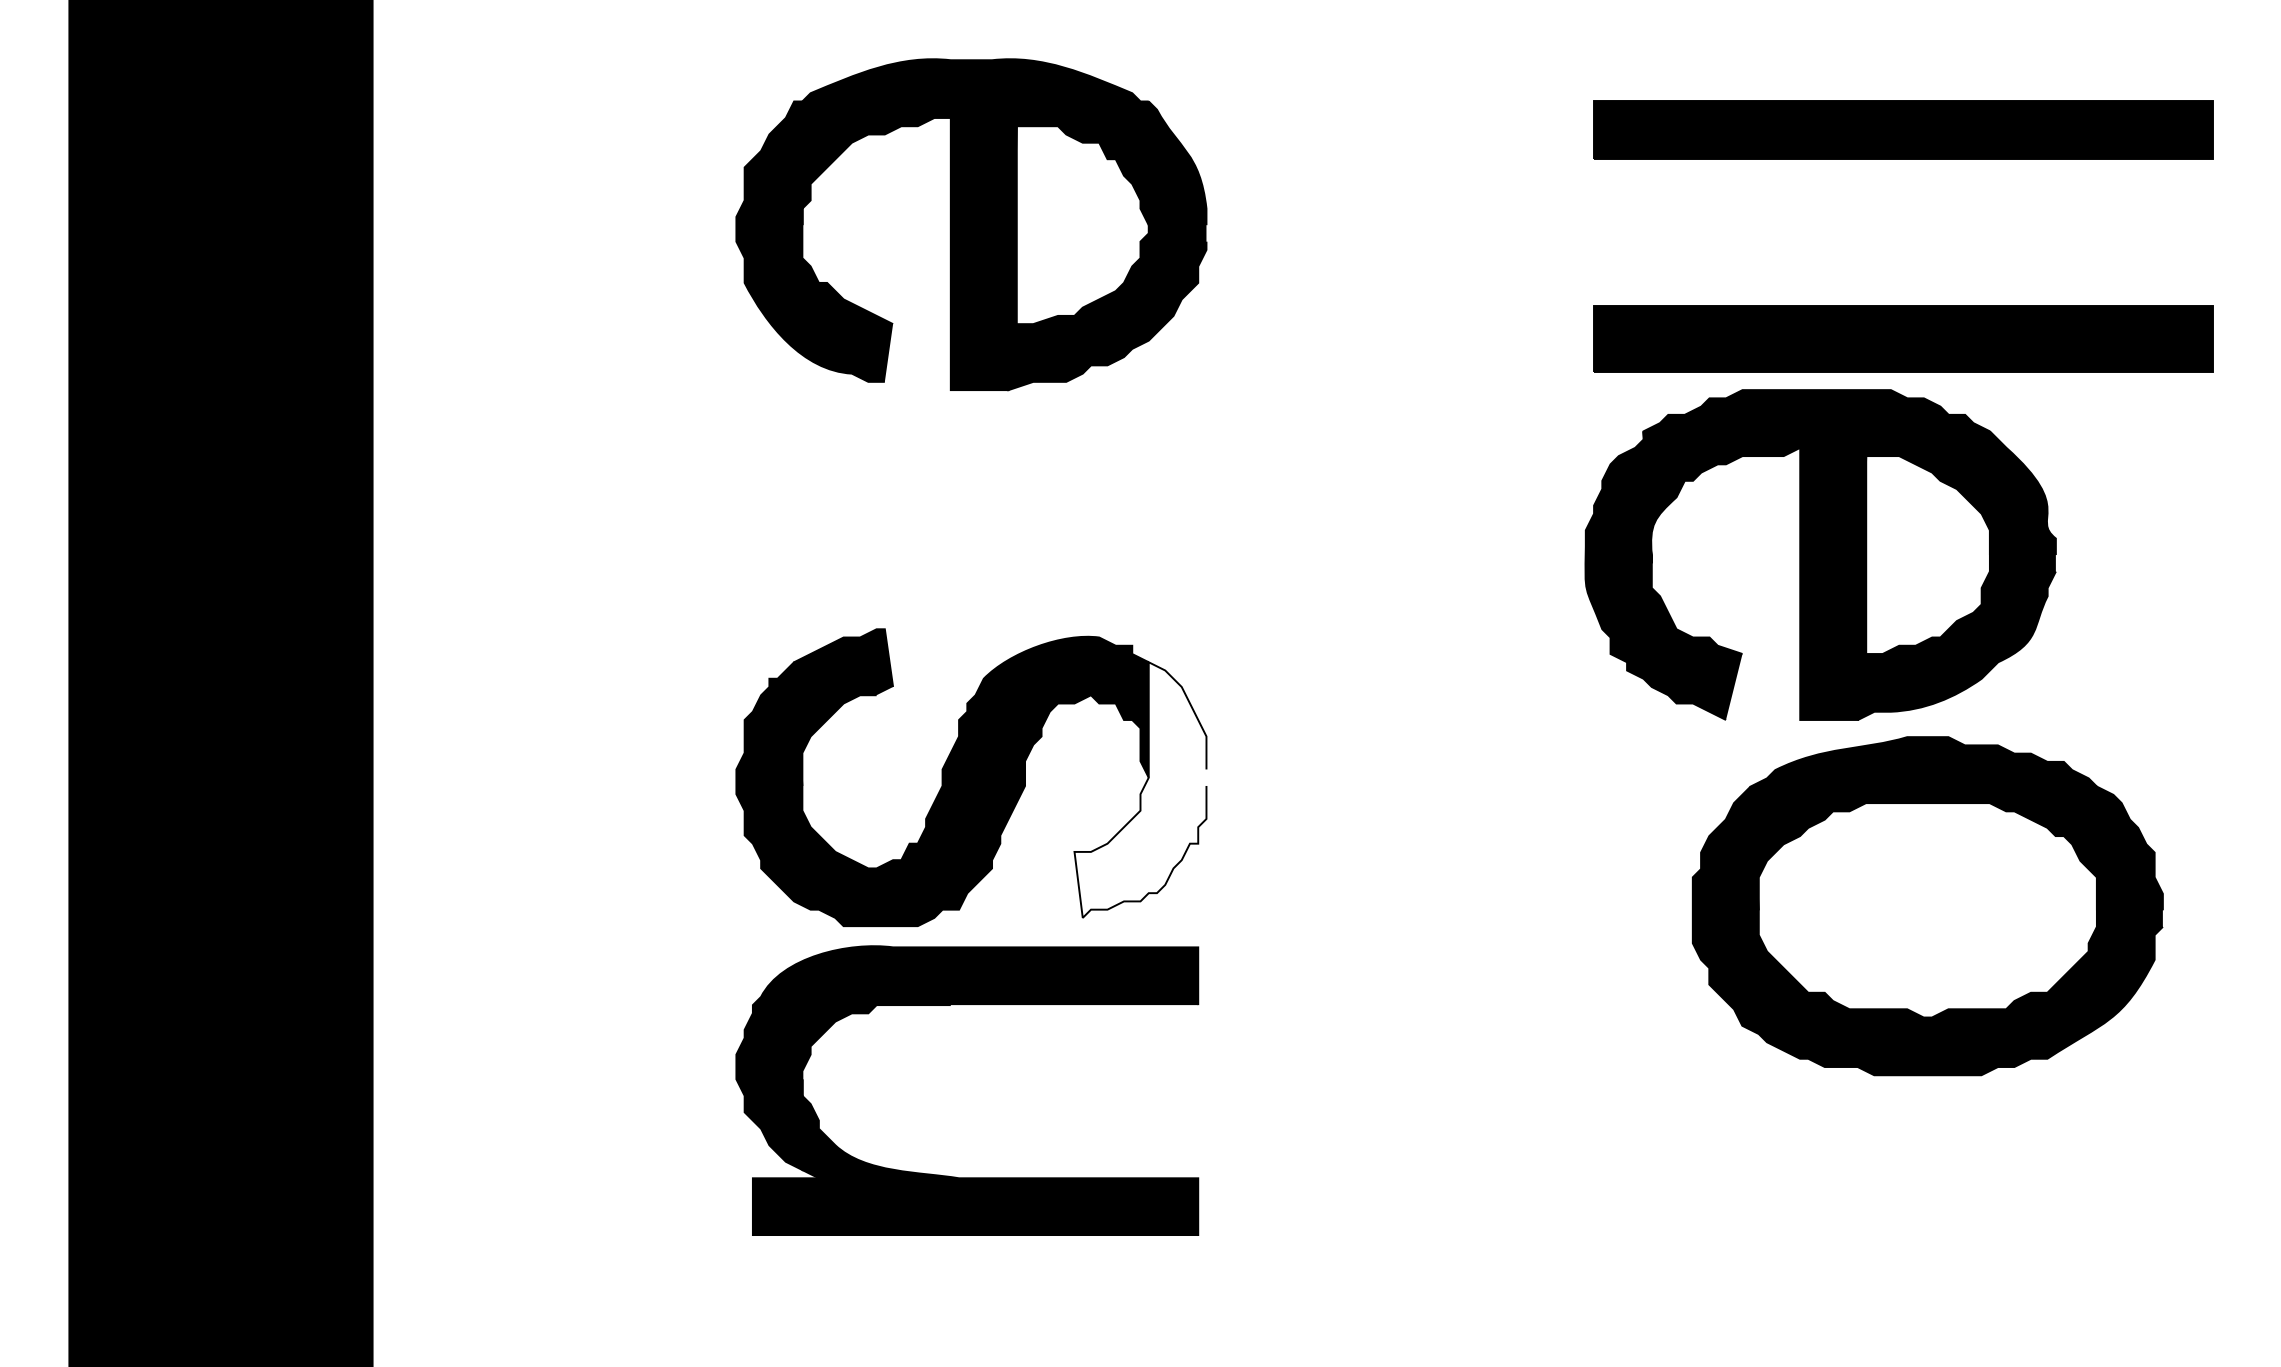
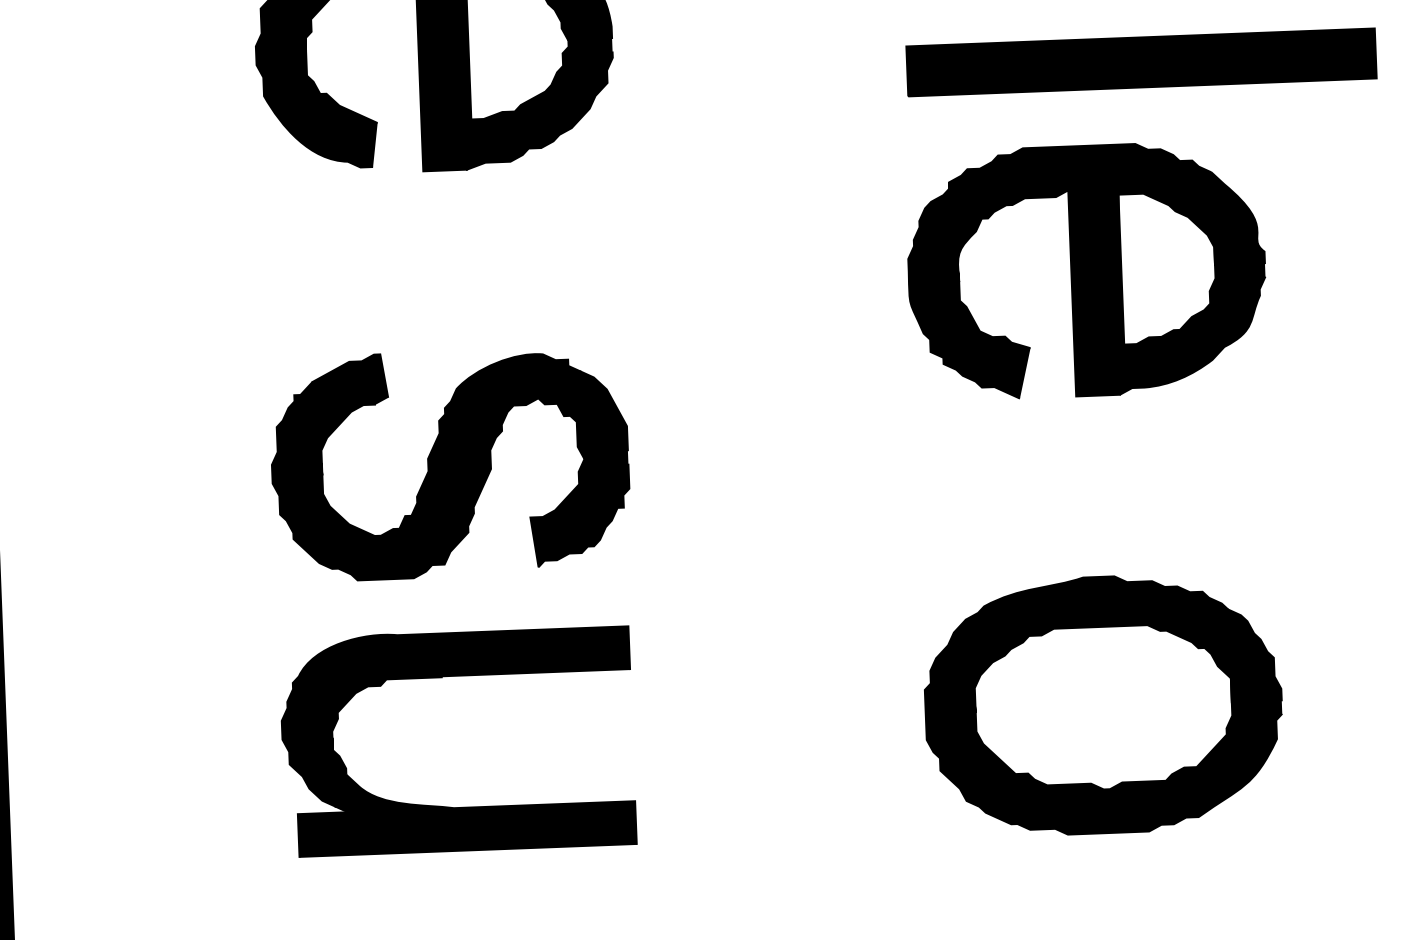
part: (1903, 338) -> (1141, 62), moved
fill: (1140, 789) -> (578, 468), added
part: (1927, 906) -> (1103, 705), moved
part: (967, 1004) -> (455, 676), moved

